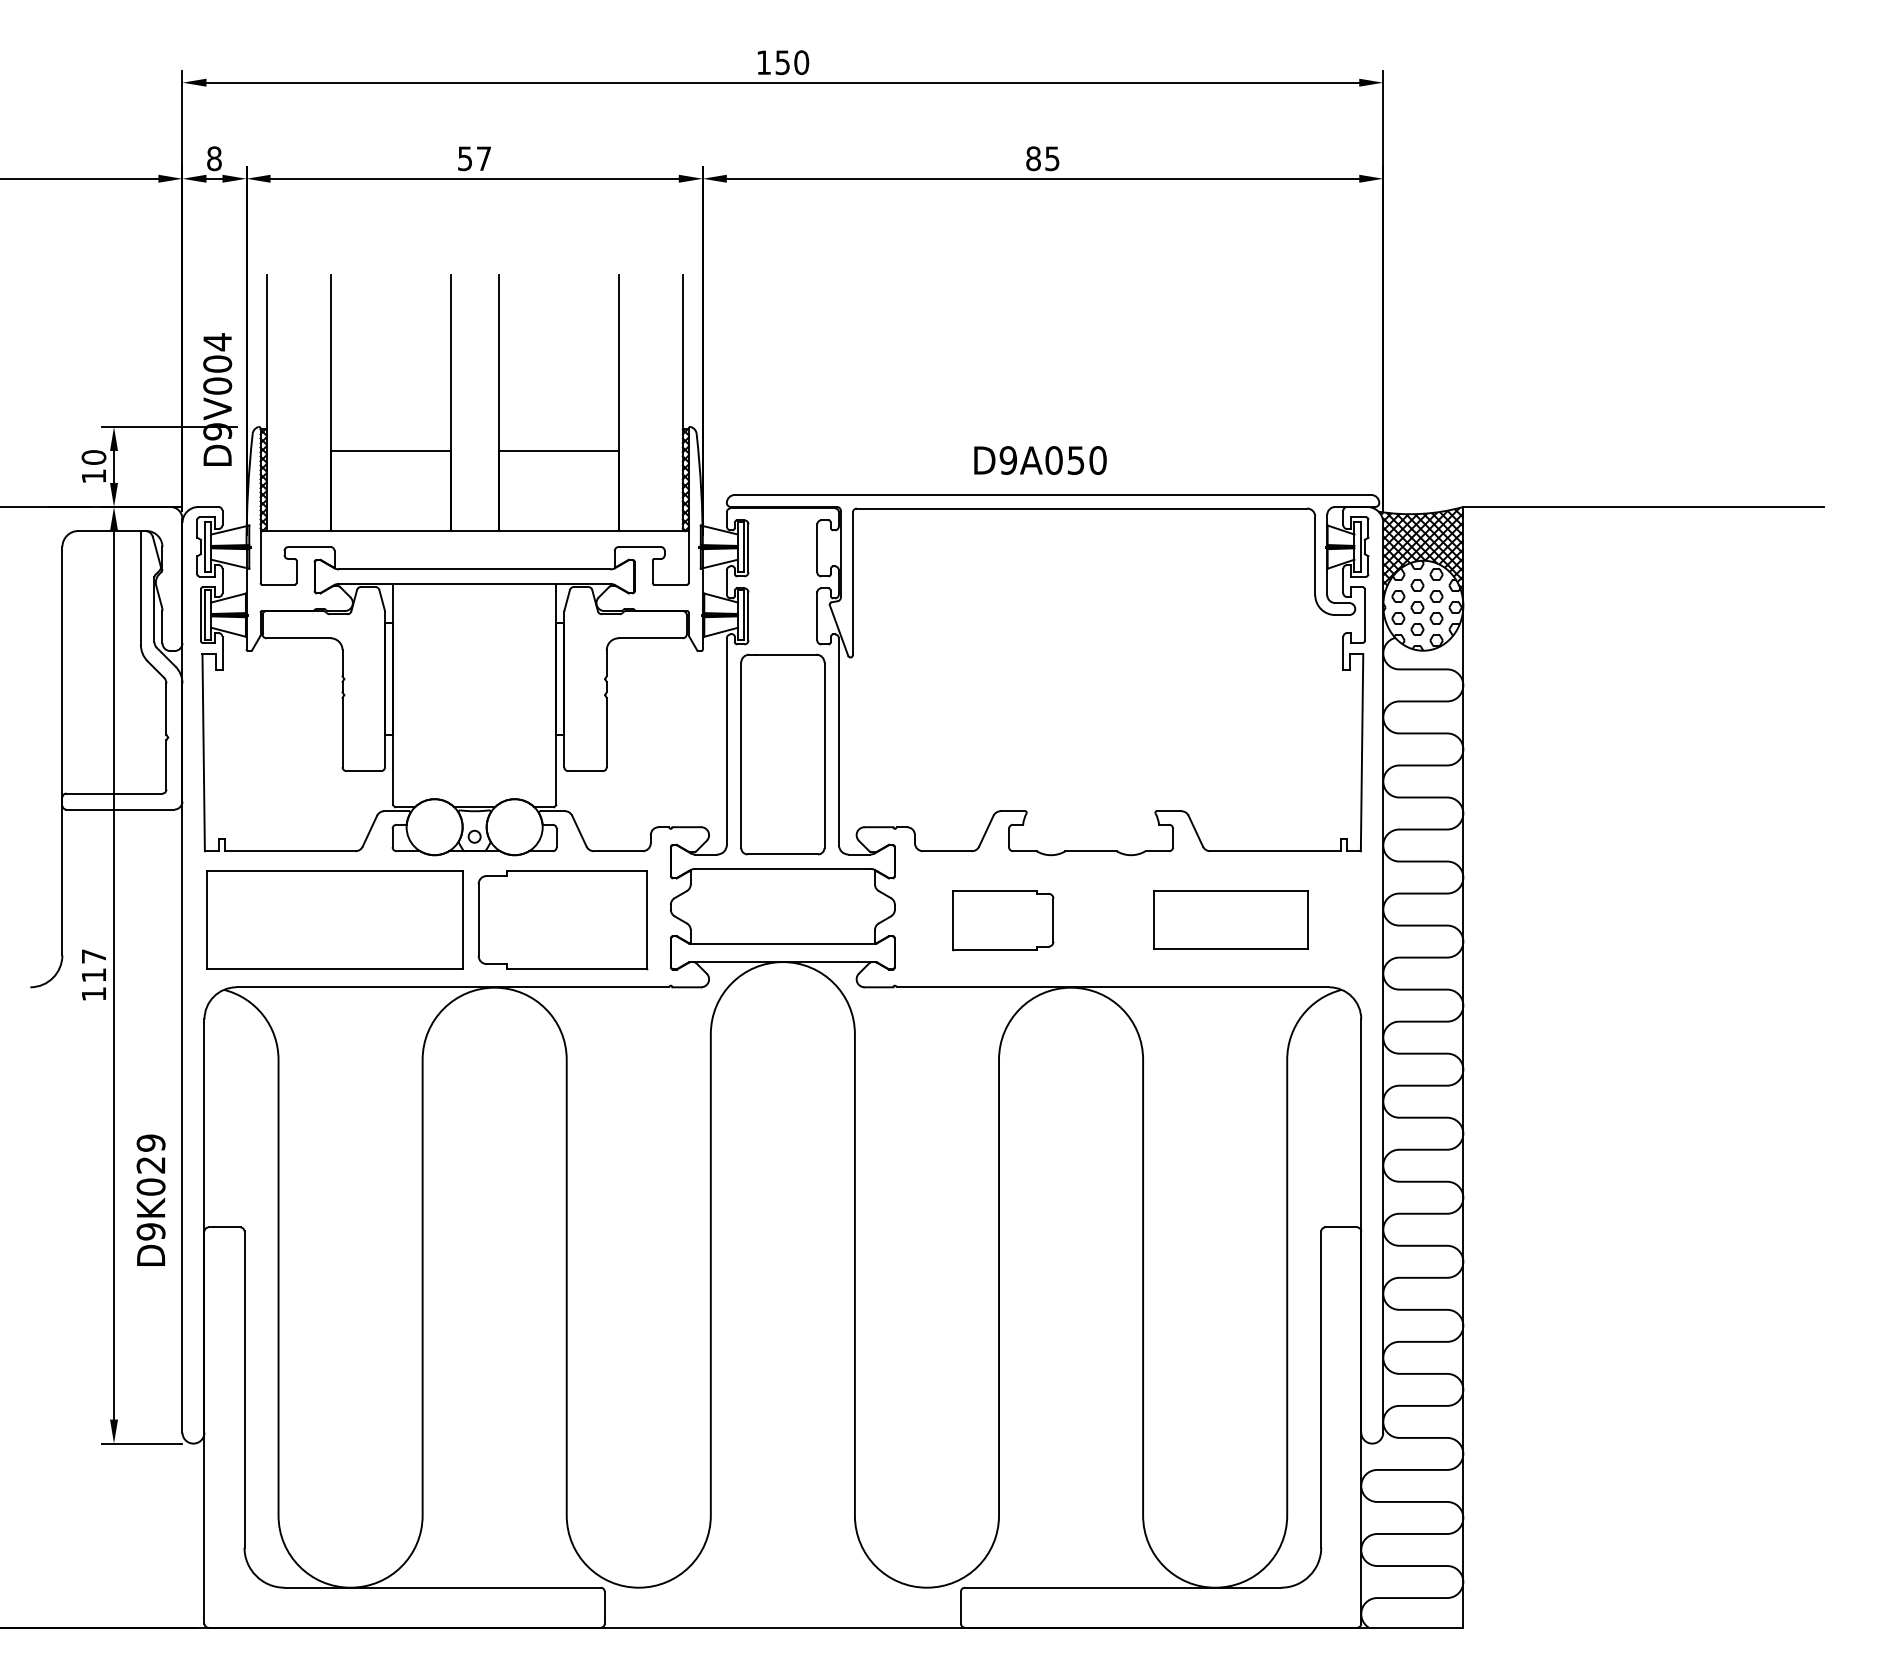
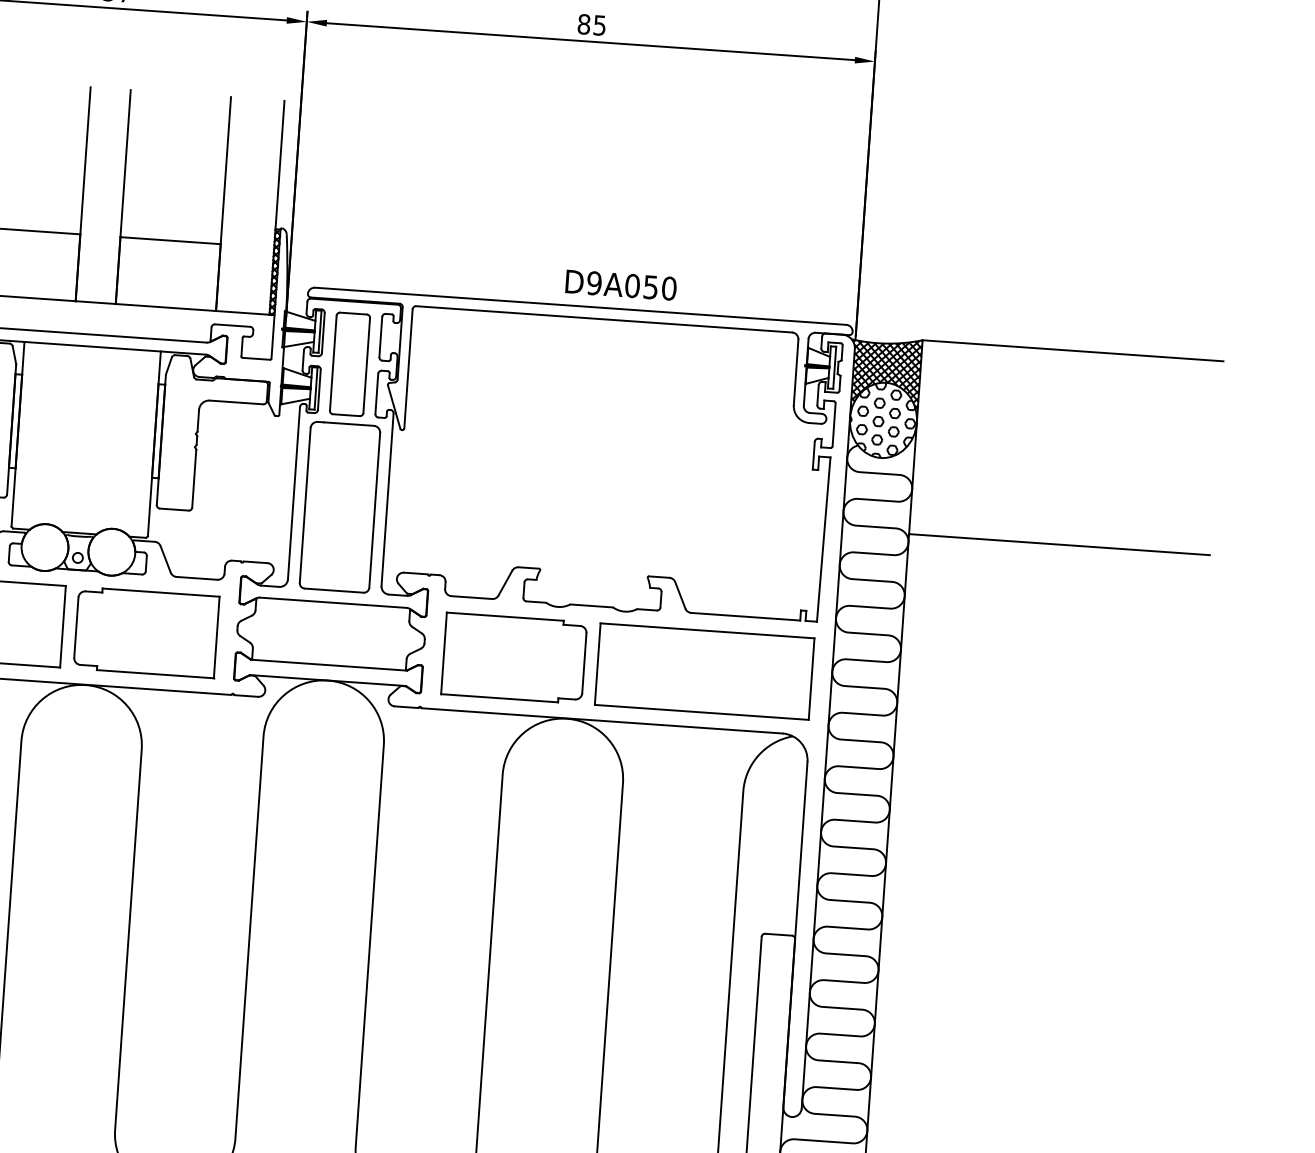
text: (1040, 460) -> (621, 285), moved
part: (782, 583) -> (349, 364), added
line: (1643, 739) -> (1059, 544), added
part: (1230, 919) -> (704, 671), size x1.67
part: (1002, 920) -> (513, 658), size x1.67

